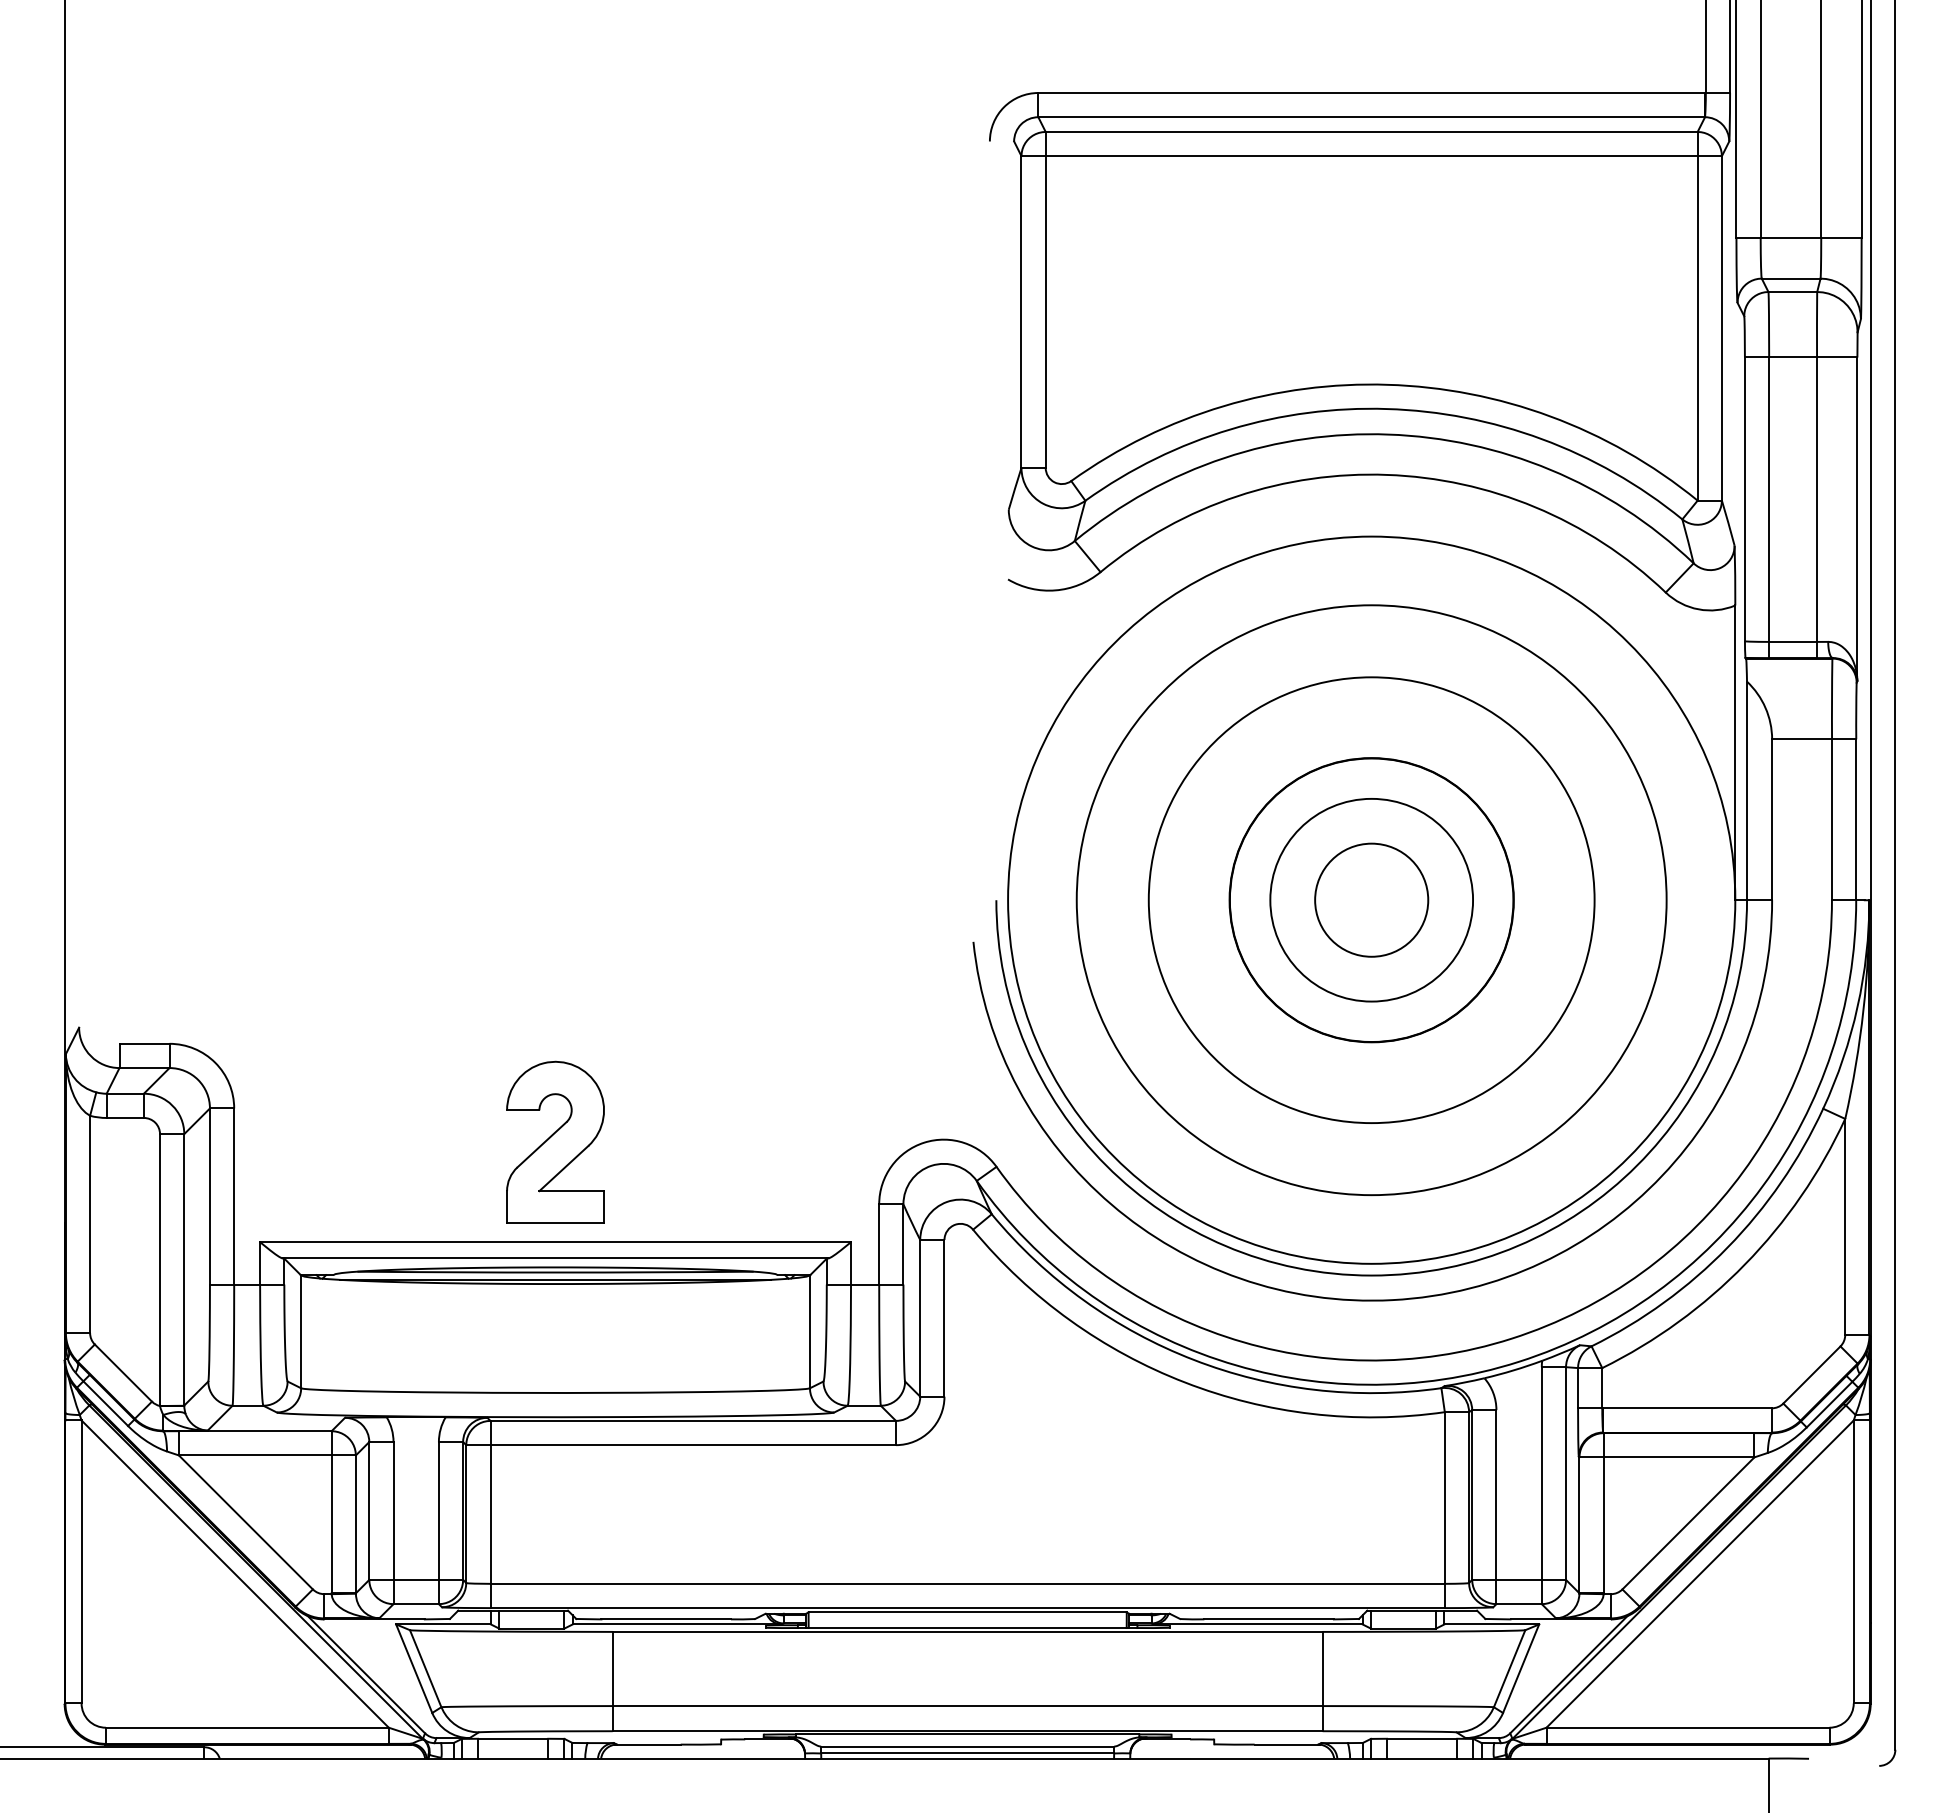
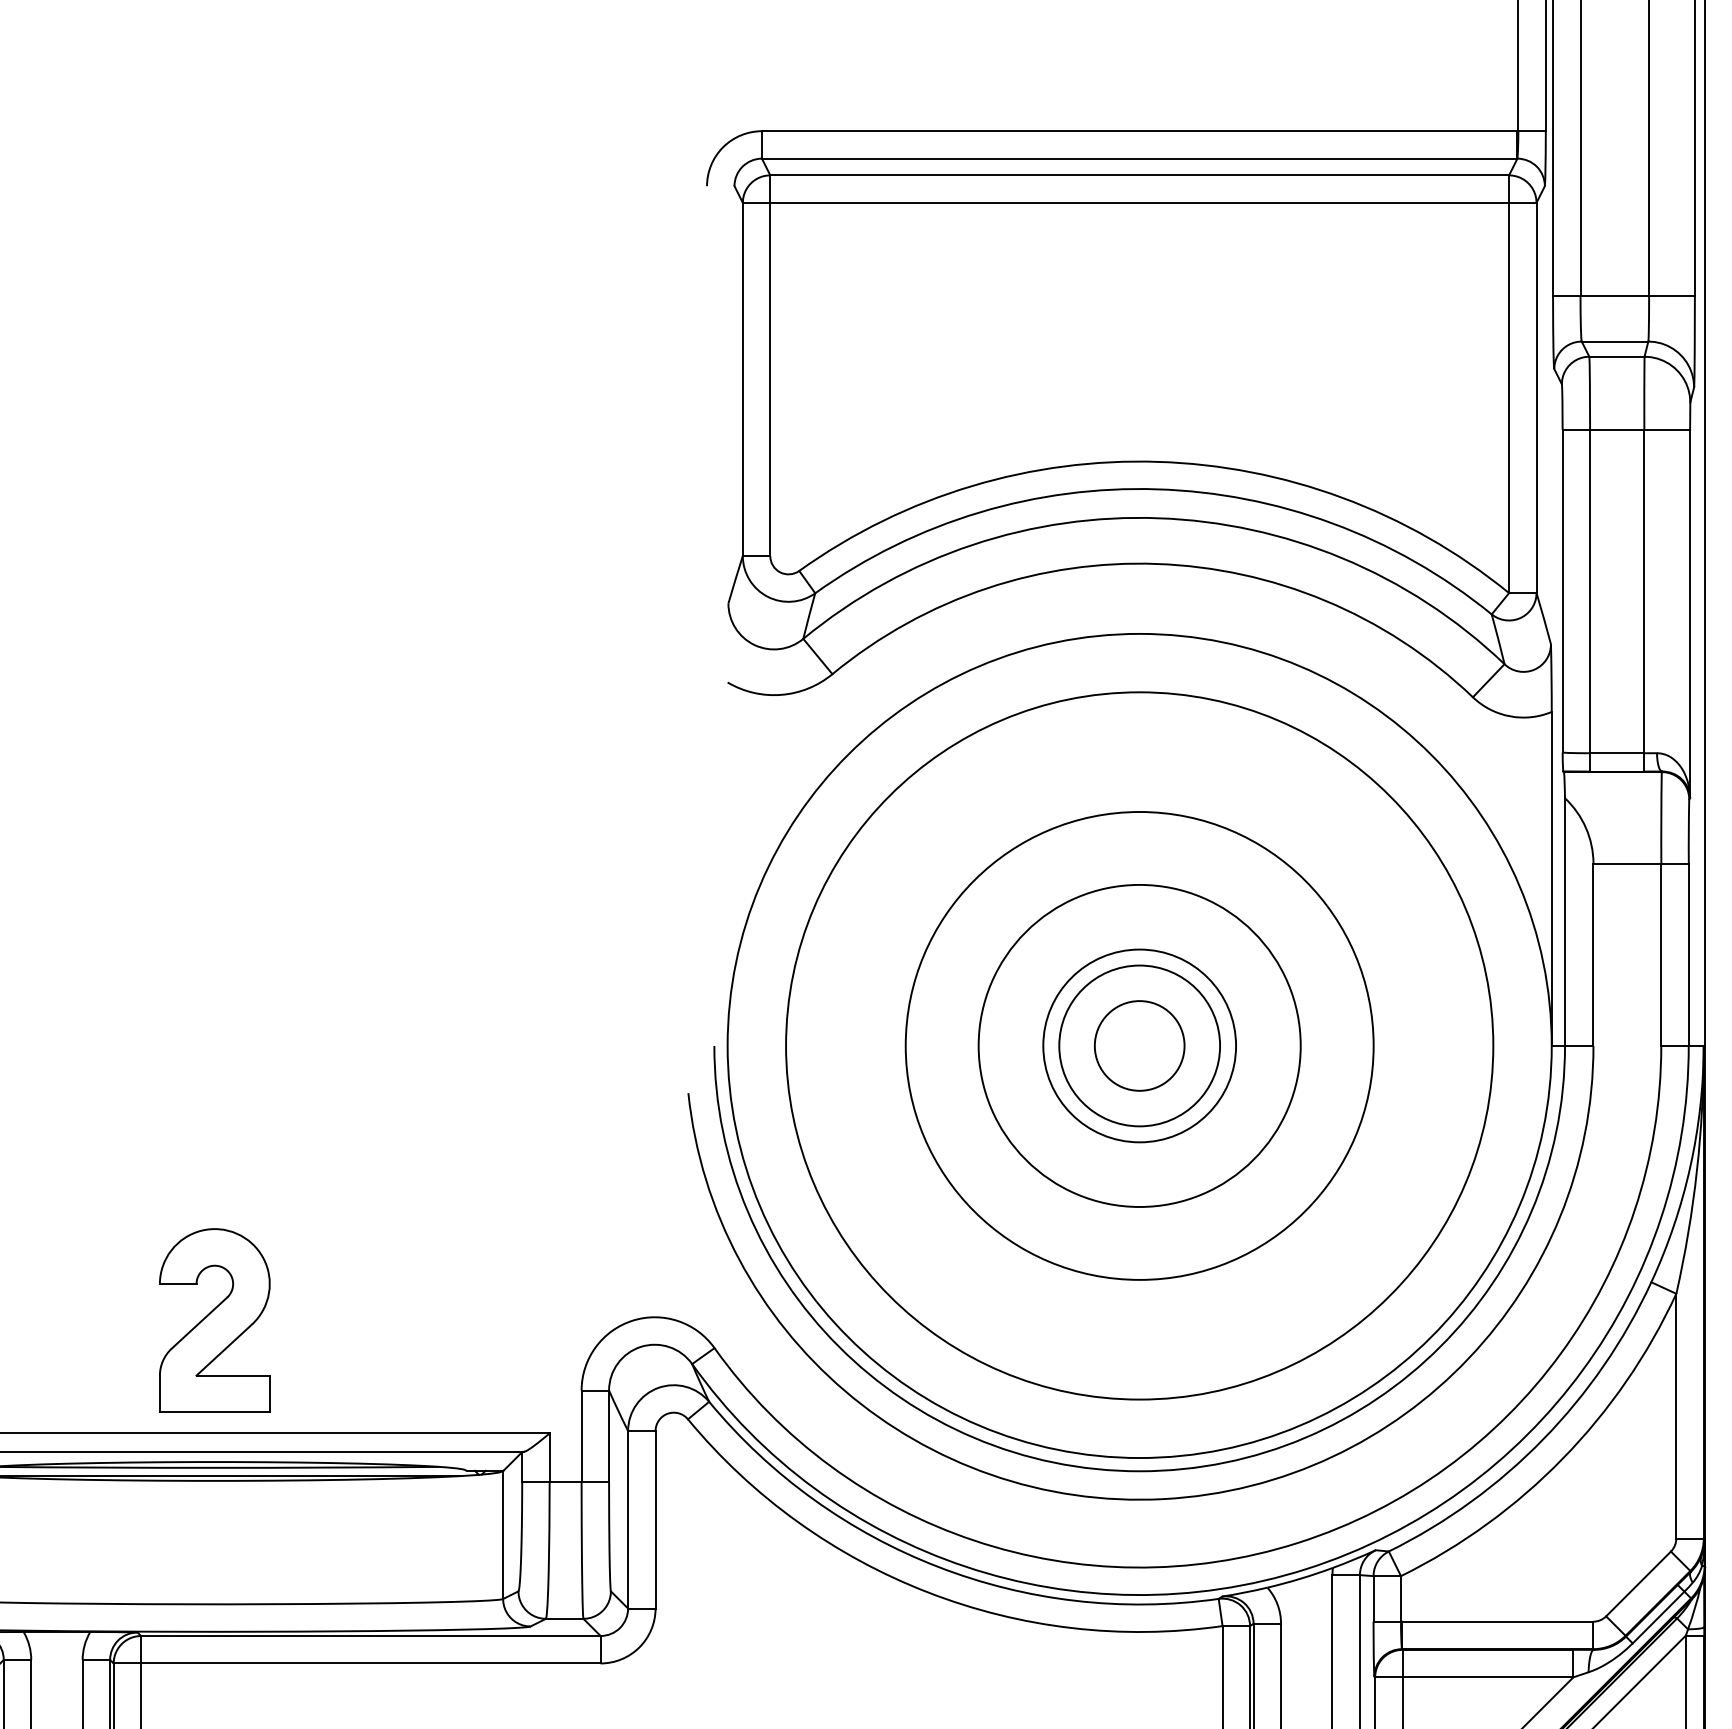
circle: (1371, 899) -> (1139, 1045), size x0.6
circle: (1371, 899) -> (1139, 1045), size x0.7
circle: (1371, 899) -> (1139, 1045), size x0.7
circle: (1371, 900) -> (1139, 1046), size x0.7
circle: (1371, 900) -> (1139, 1046), size x1.4

